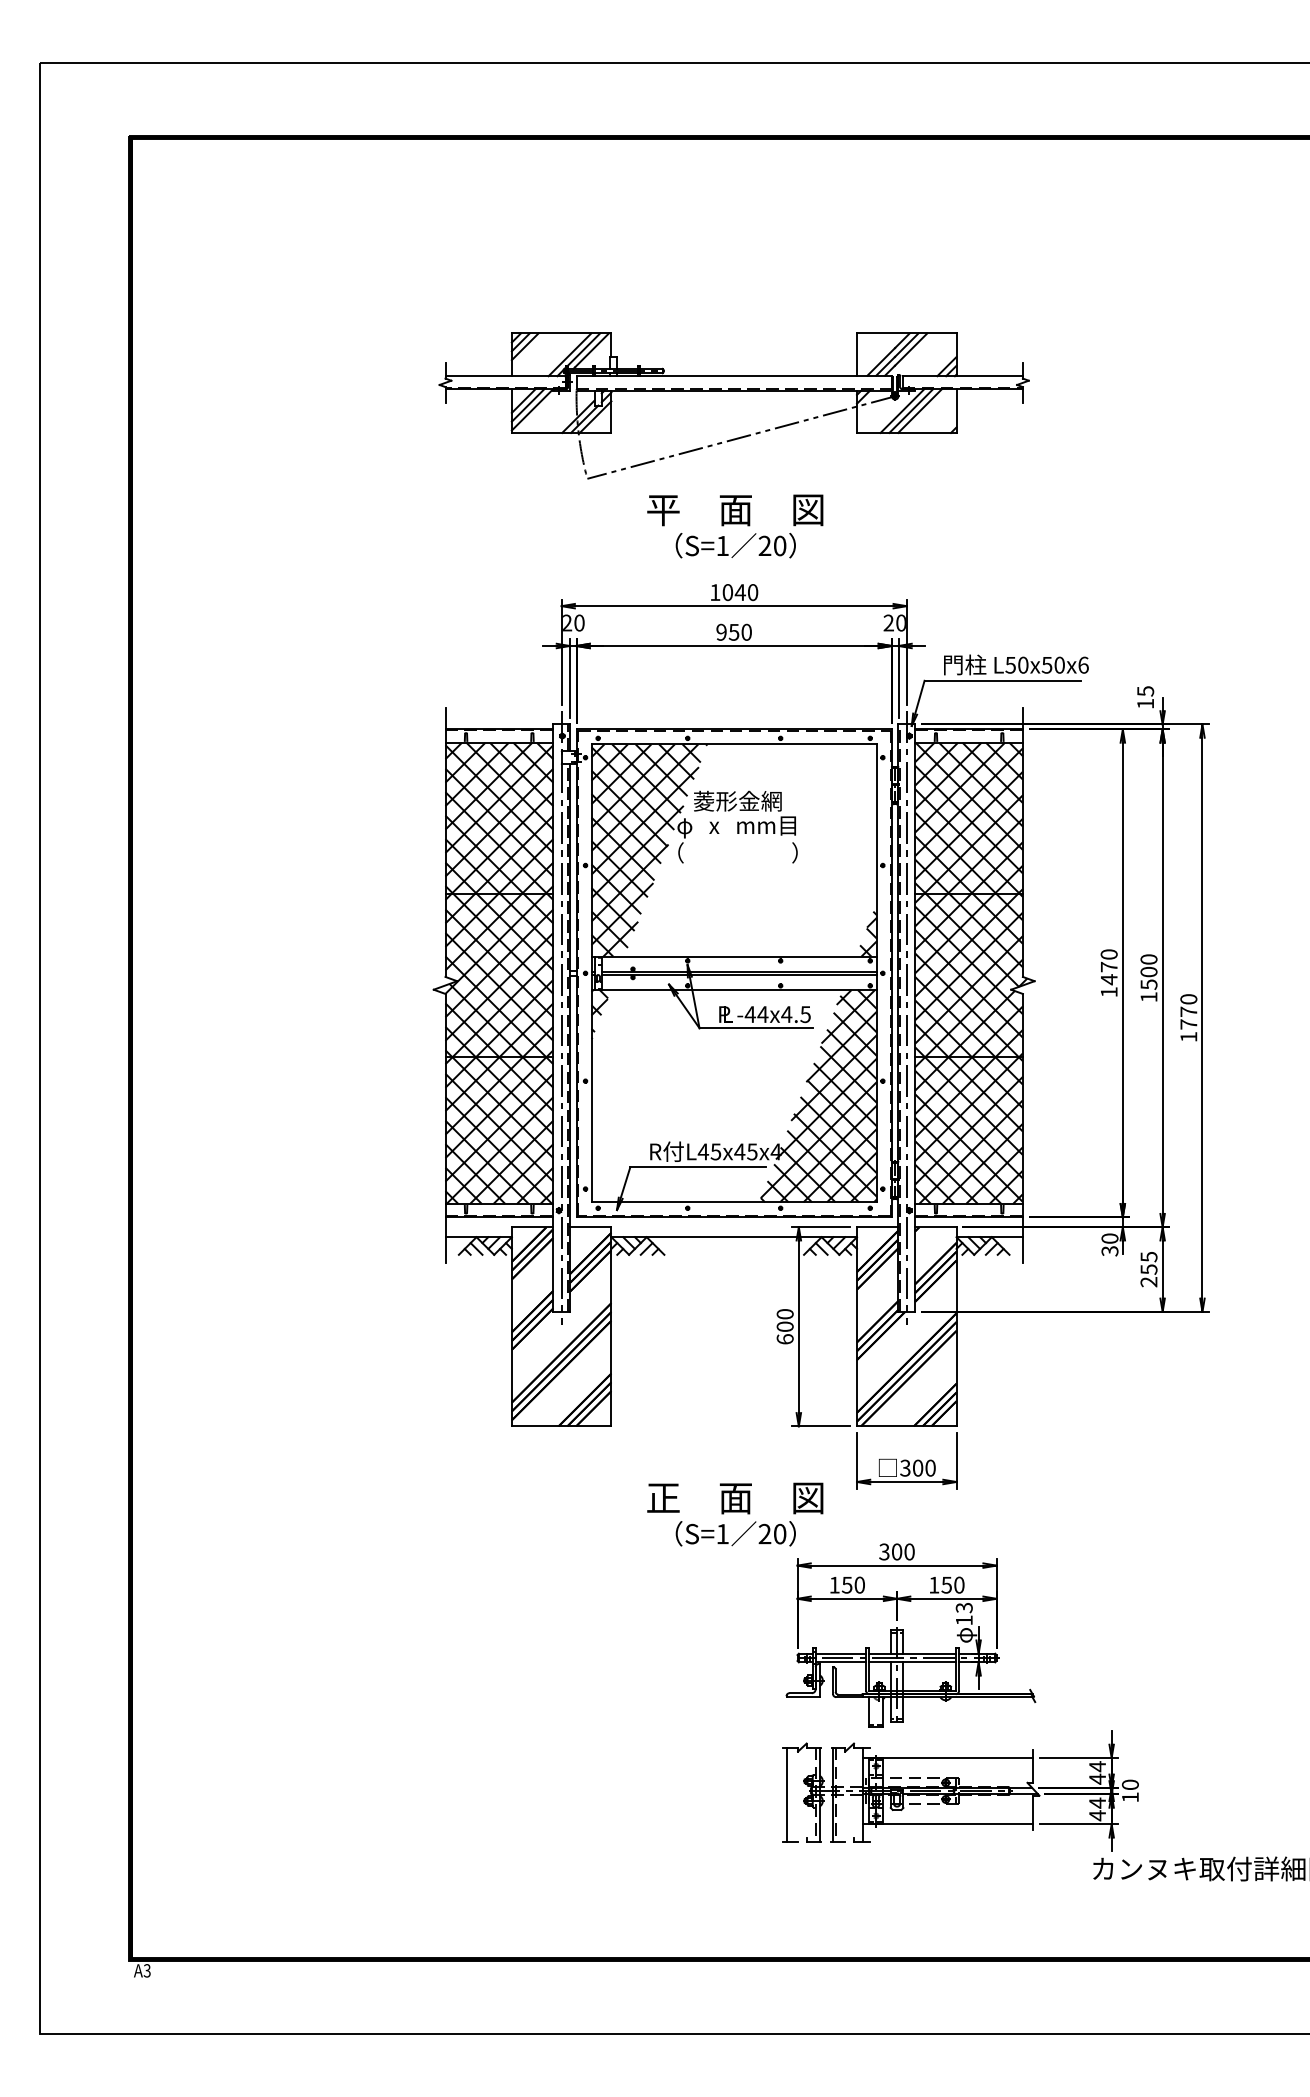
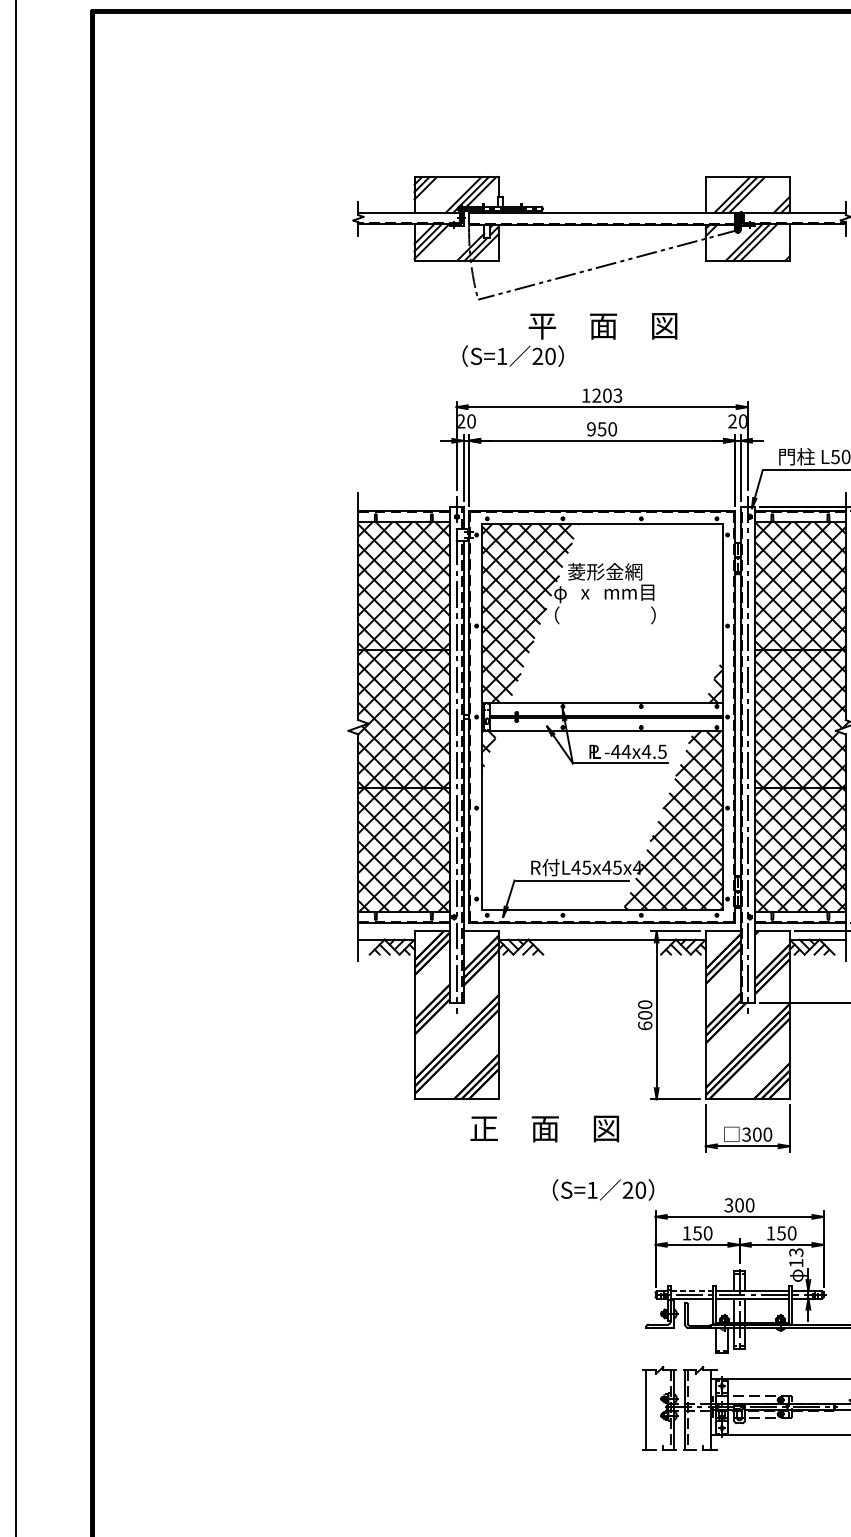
text: (735, 545) -> (512, 355), moved
text: (740, 592) -> (607, 395), 1040 -> 1203
text: (735, 1498) -> (544, 1129), moved
line: (841, 1653) -> (692, 1291), solid -> dashed

